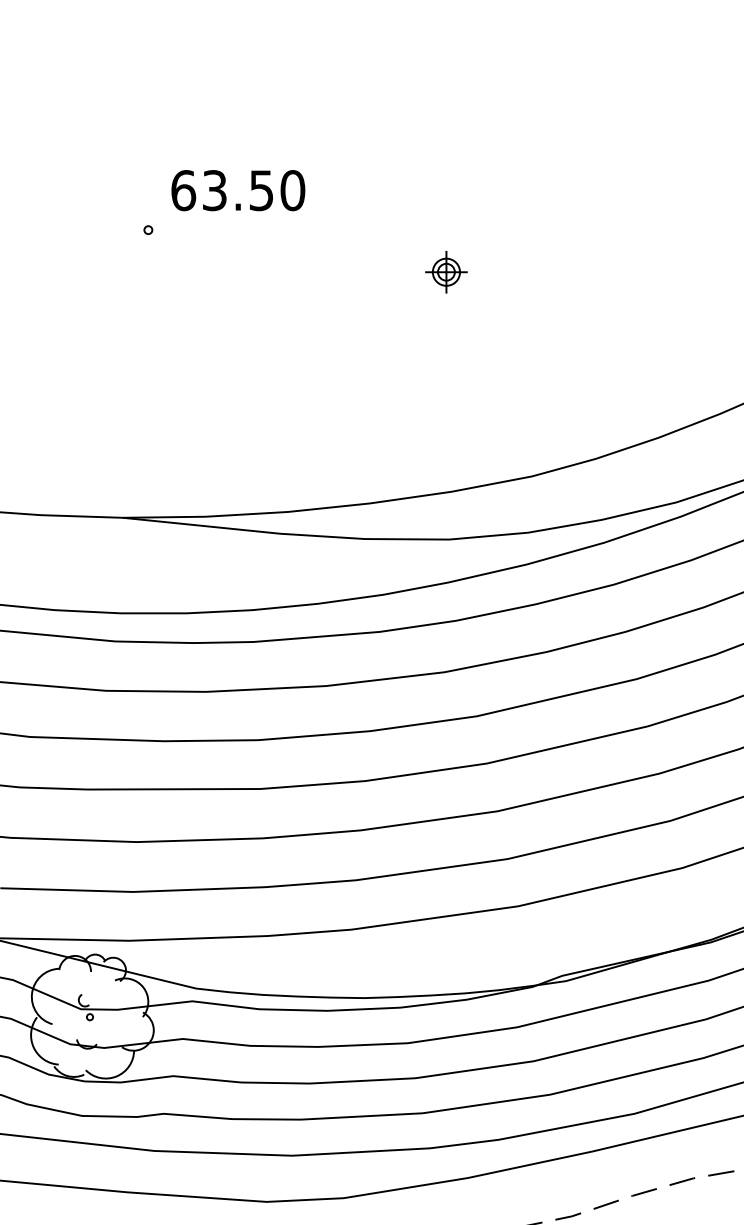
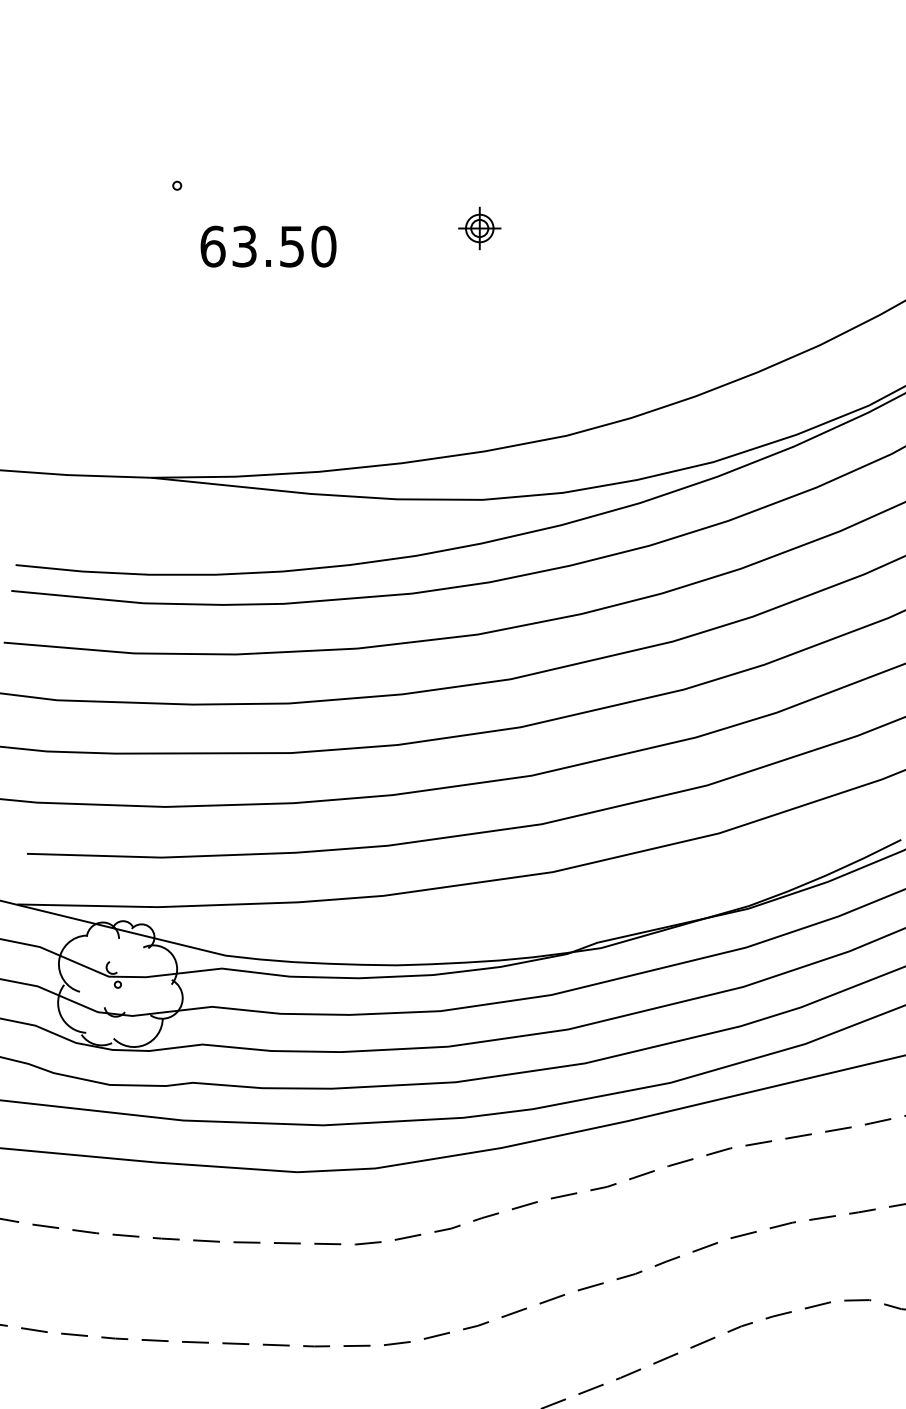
text: (238, 190) -> (268, 246), moved

